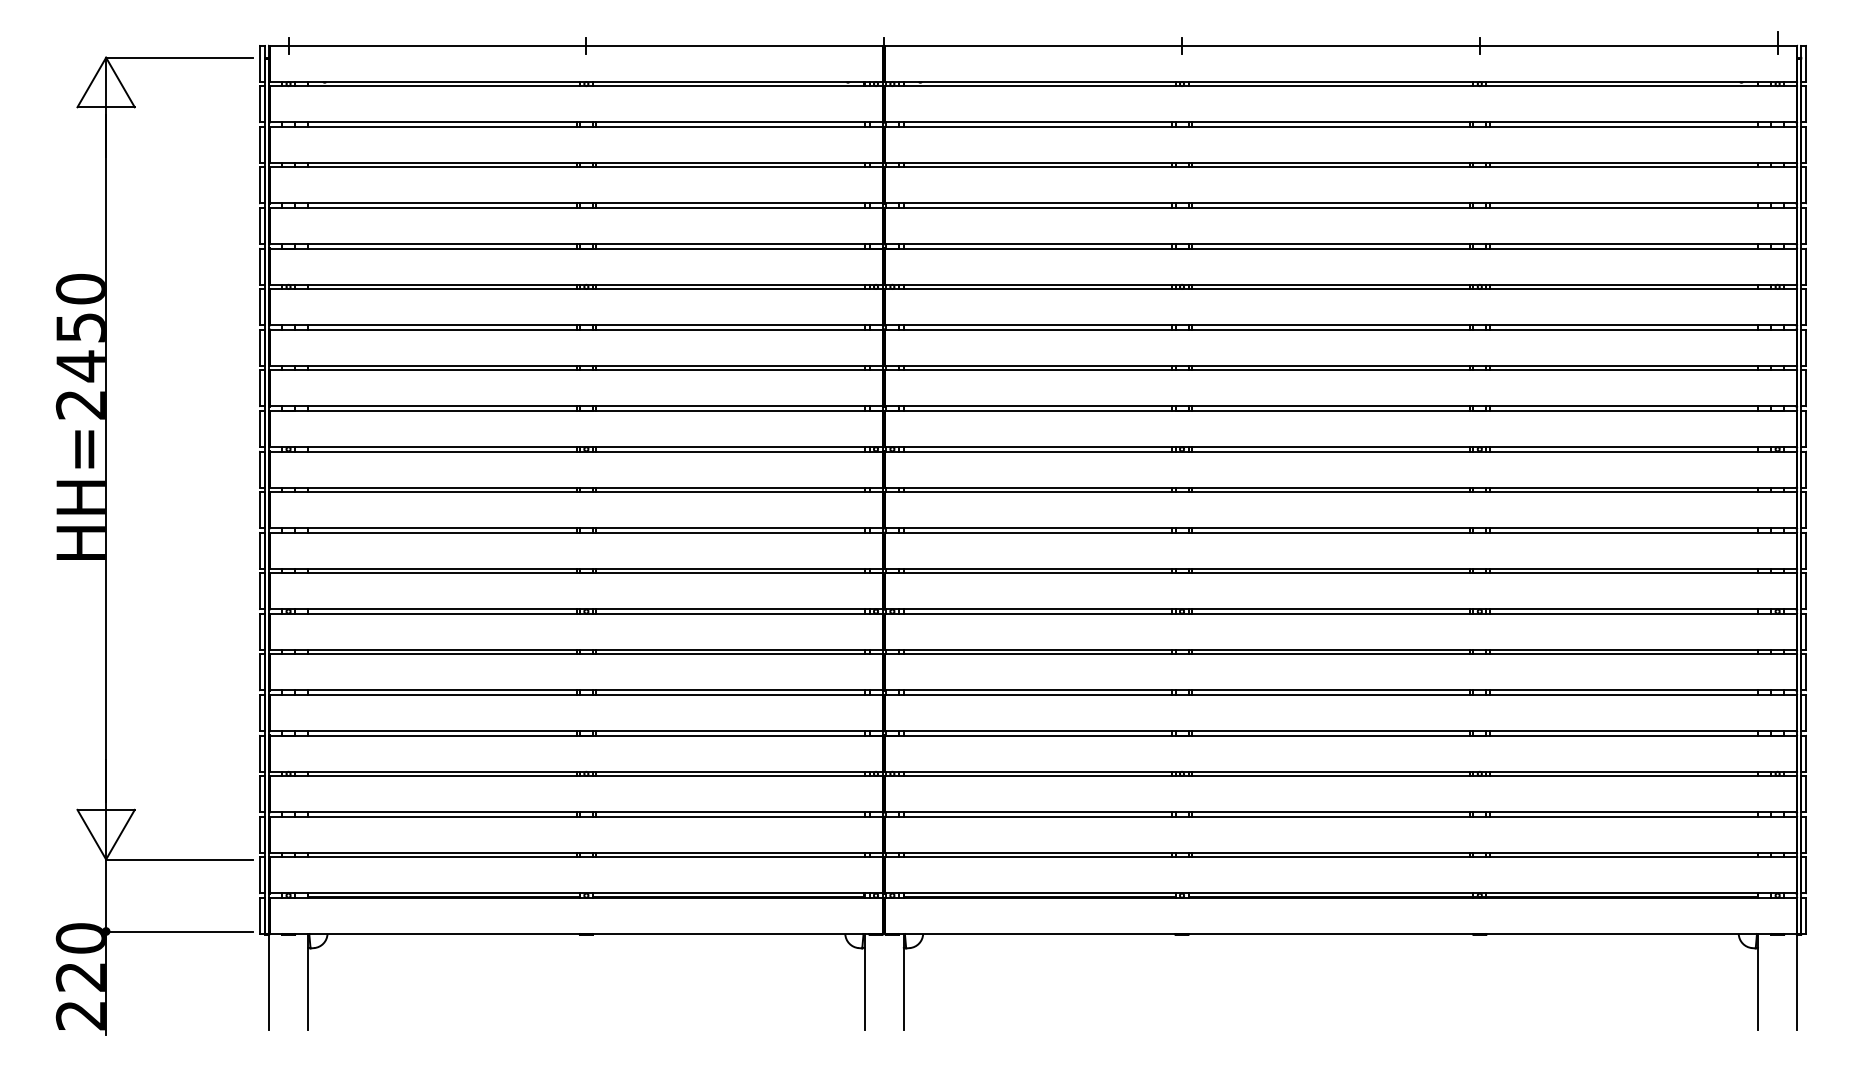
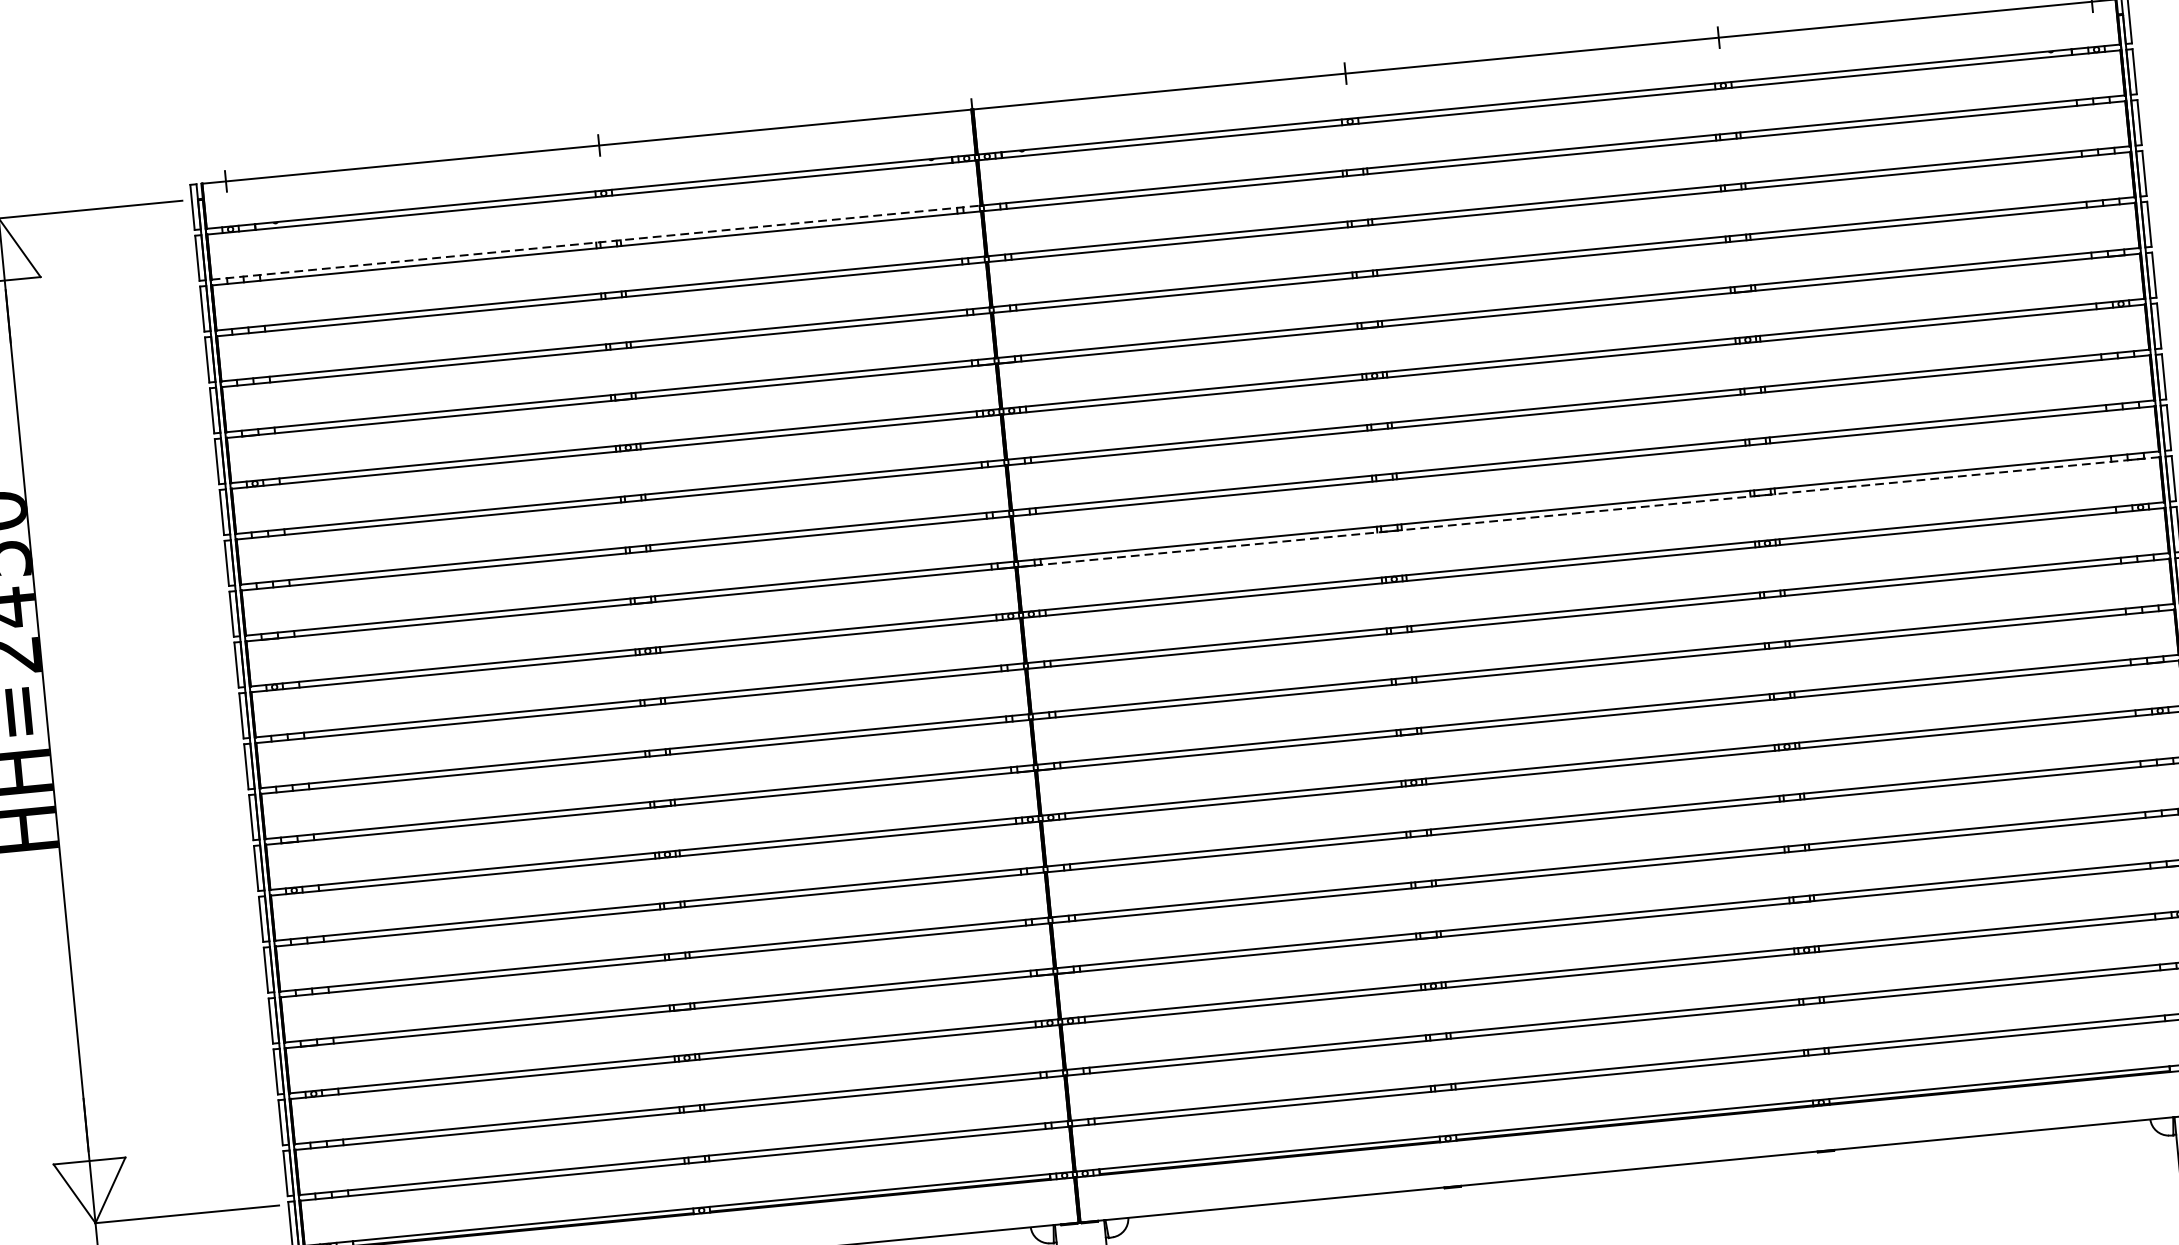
line: (576, 122) -> (596, 242), solid -> dashed
line: (1340, 410) -> (1588, 511), solid -> dashed

